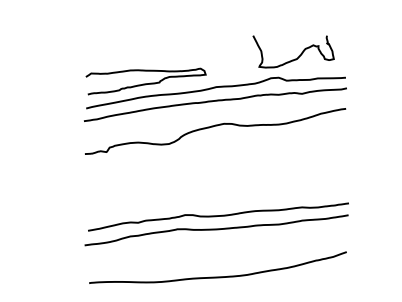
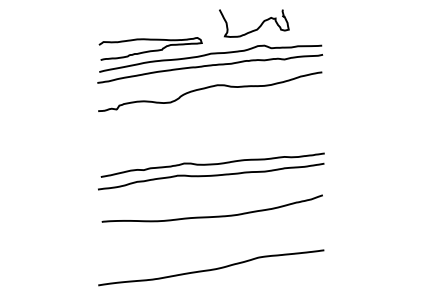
curve: (298, 55) -> (258, 26), moved

